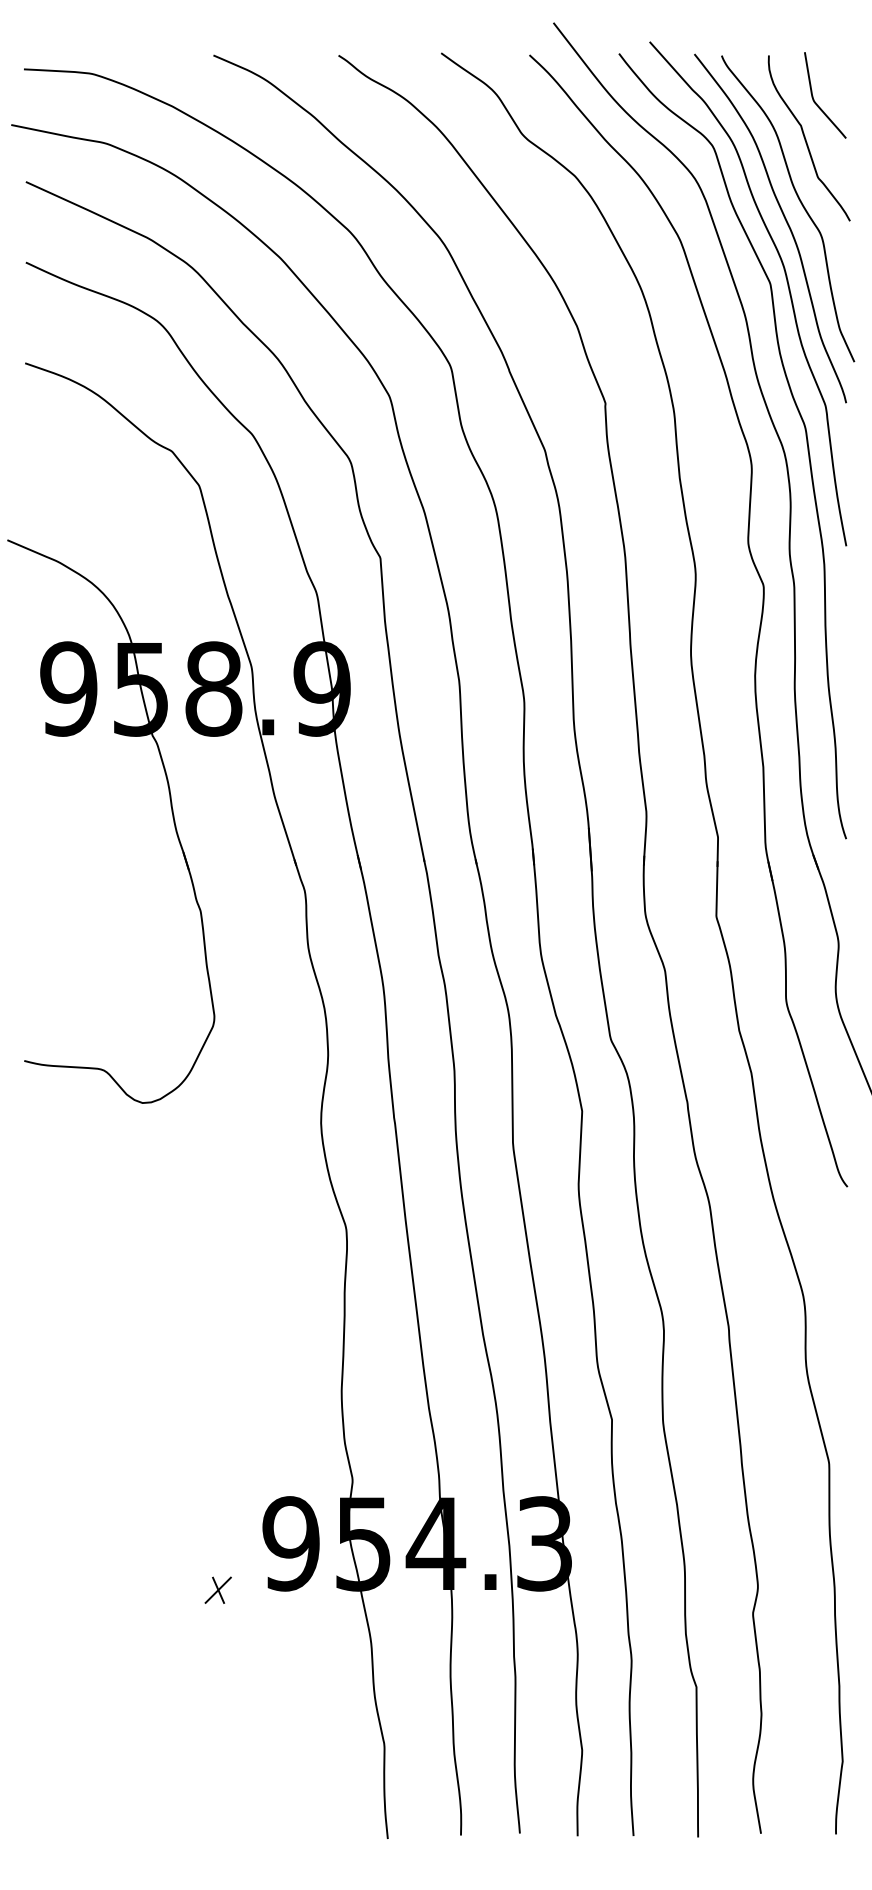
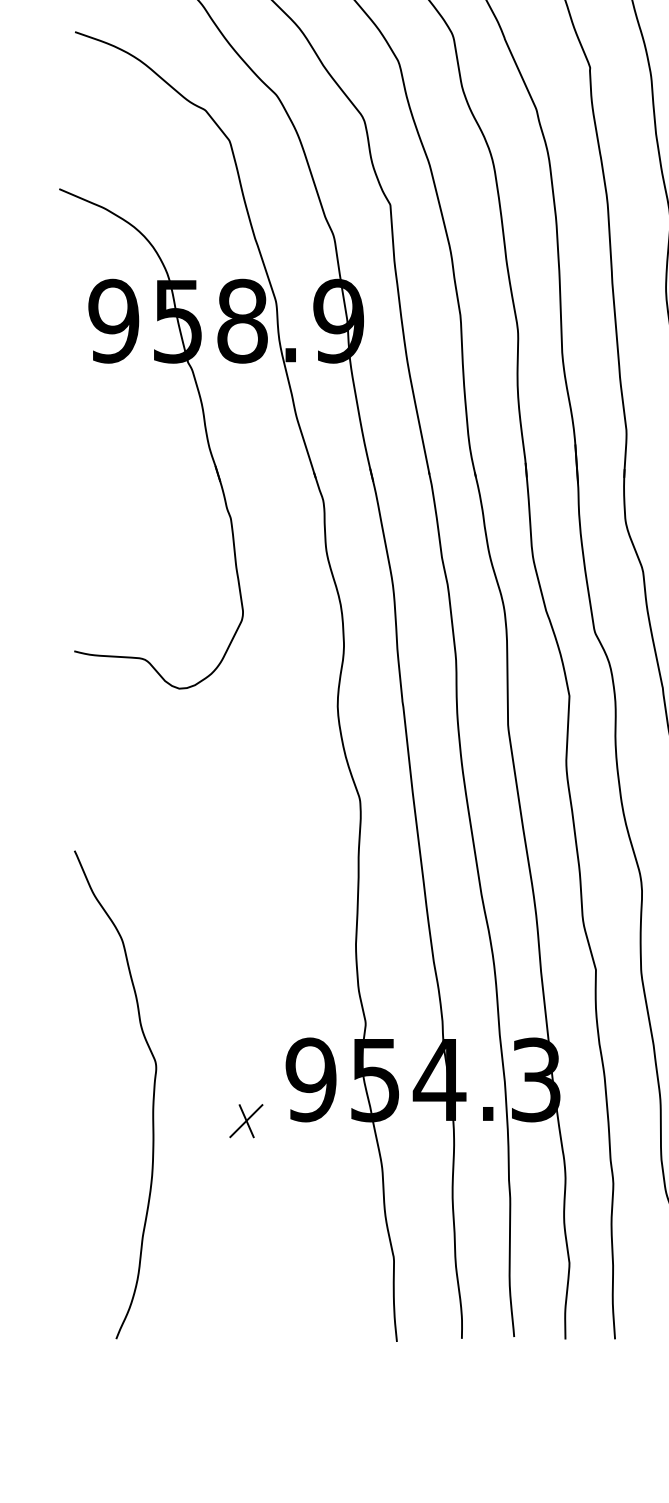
curve: (112, 1565) -> (152, 1099), added
part: (218, 1590) -> (246, 1121), size x1.43

